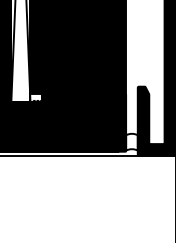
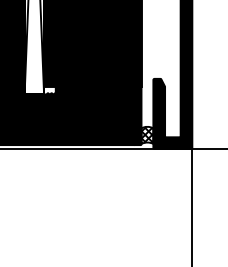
hatch: (132, 141) -> (147, 134), added

